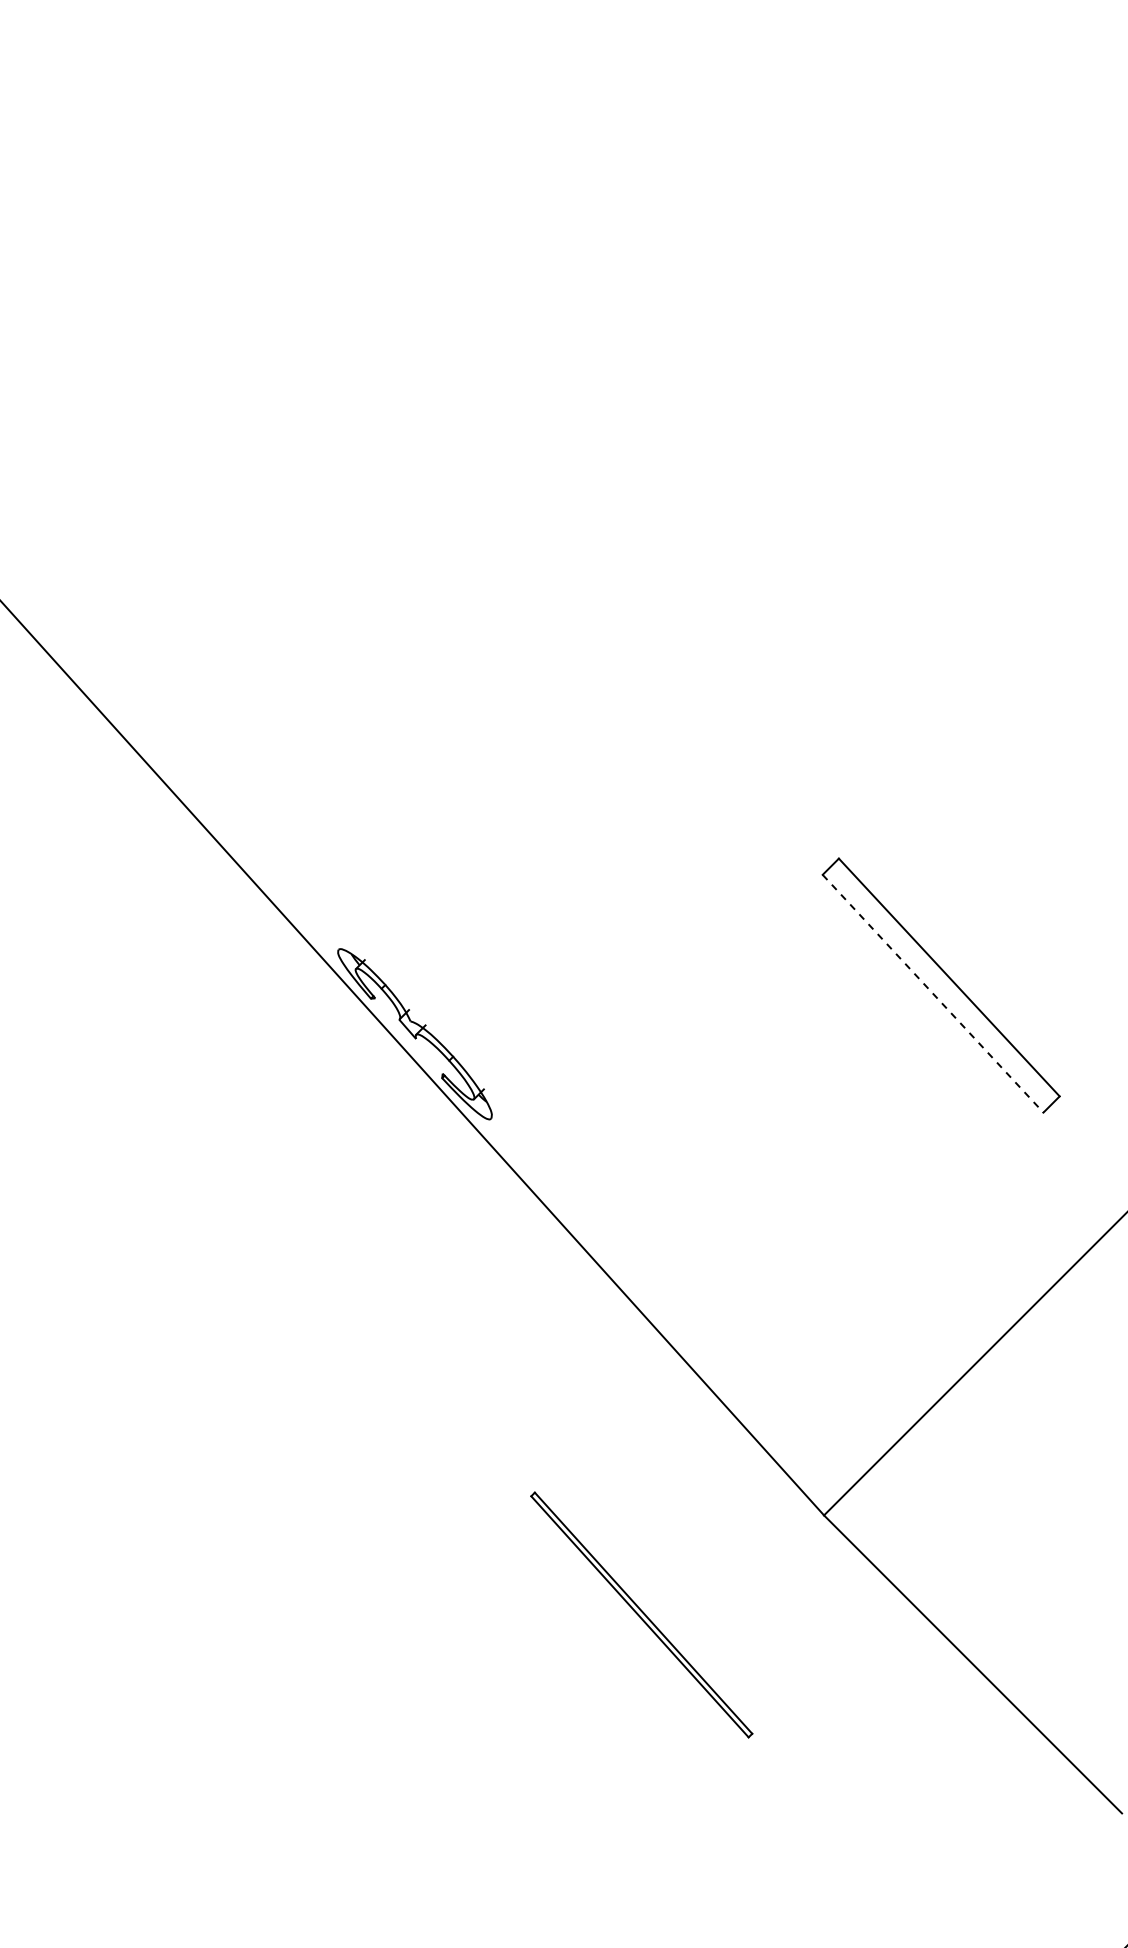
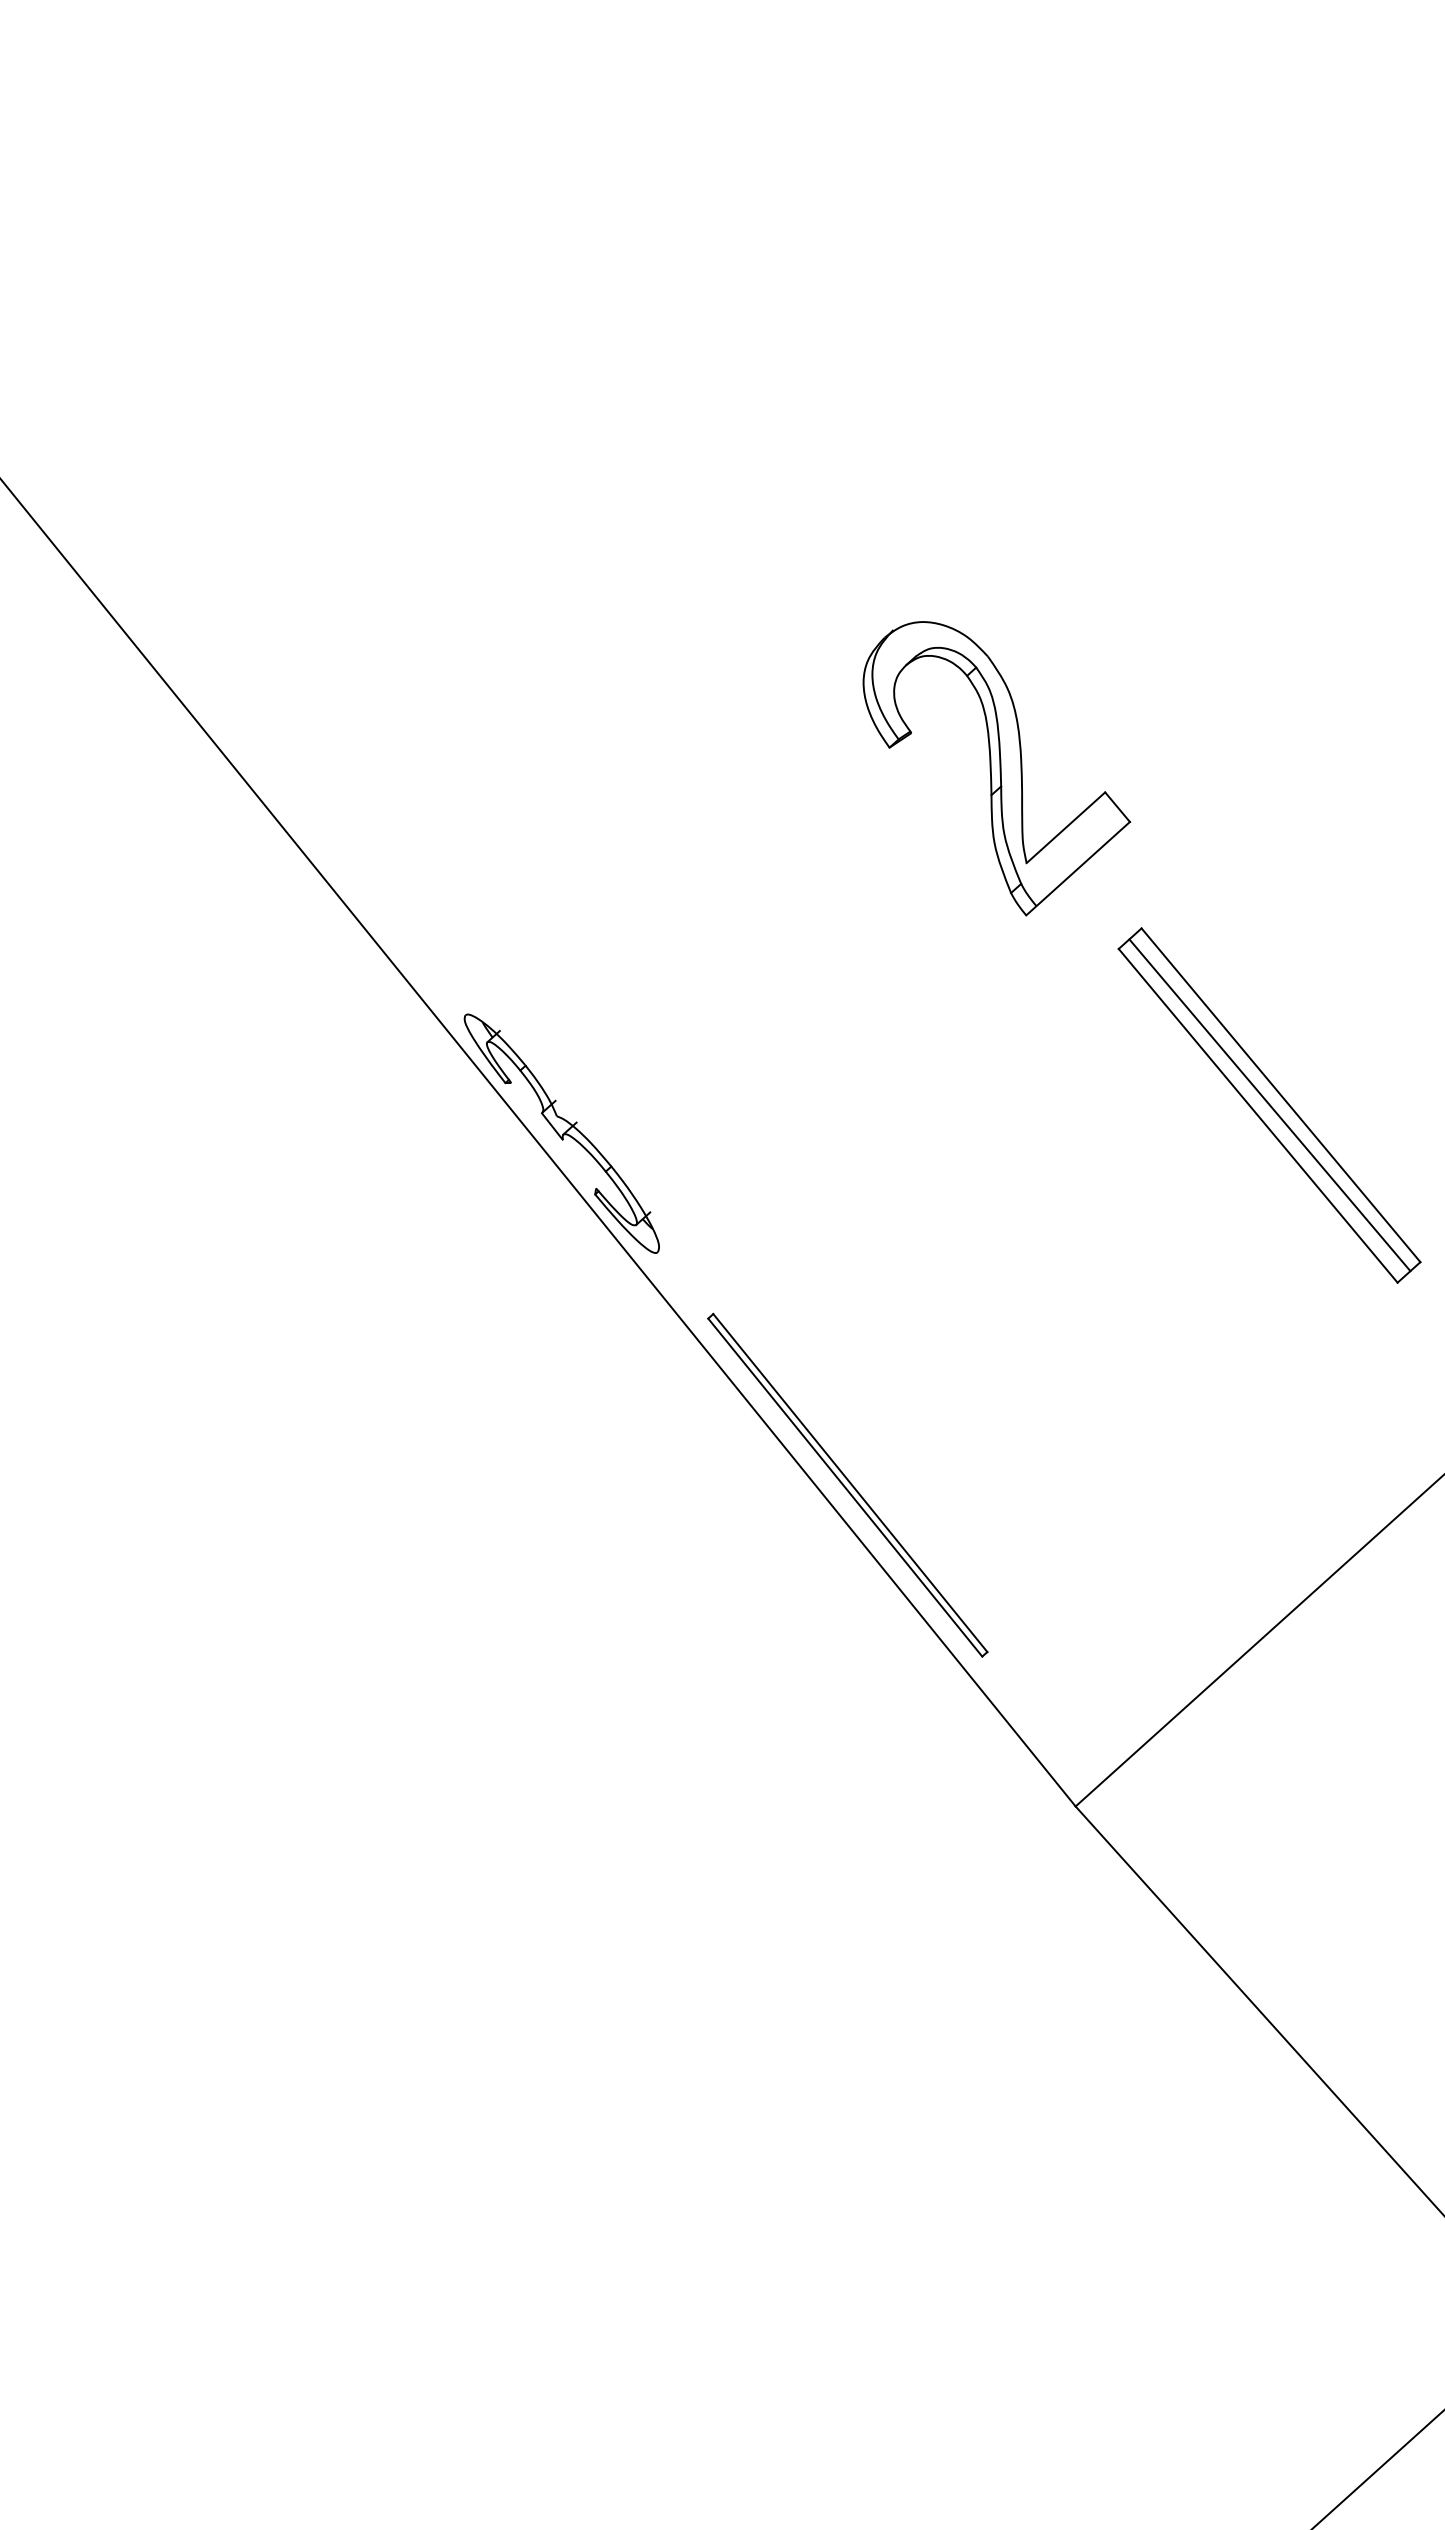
part: (724, 745) -> (996, 768), added
line: (941, 985) -> (1270, 1105), added
line: (933, 994) -> (1258, 1116), dashed -> solid
part: (641, 1614) -> (847, 1484), moved

